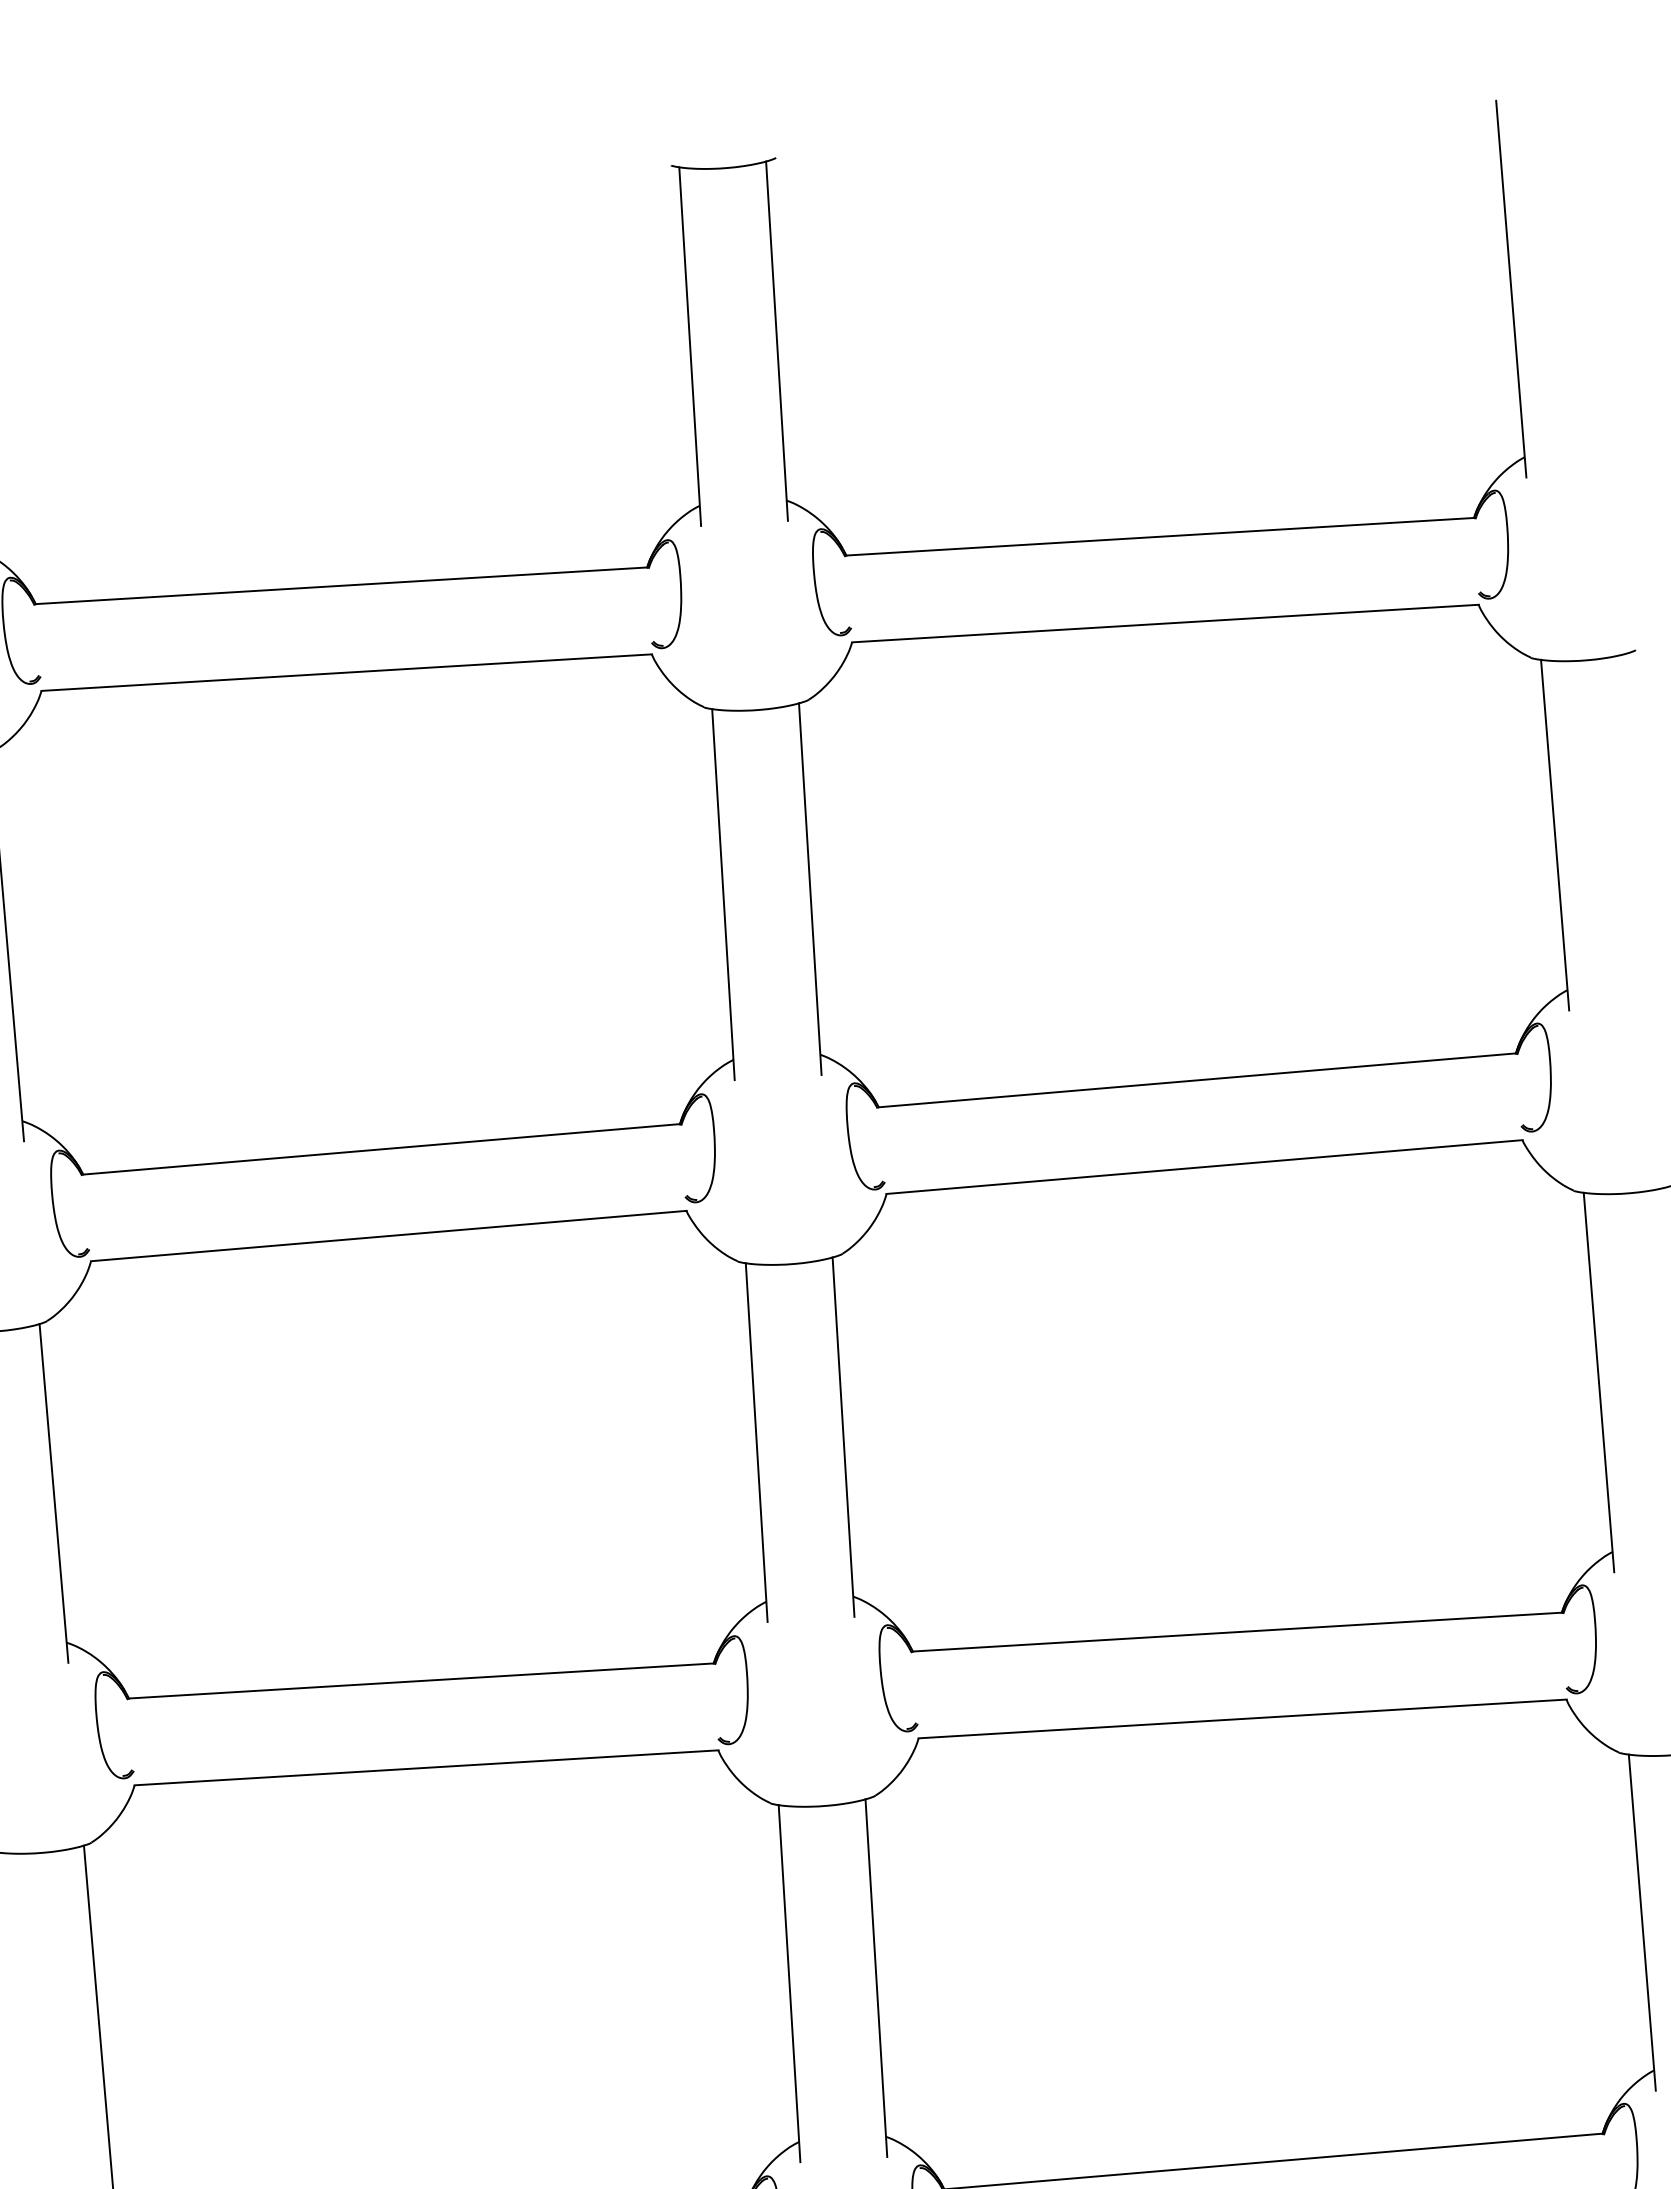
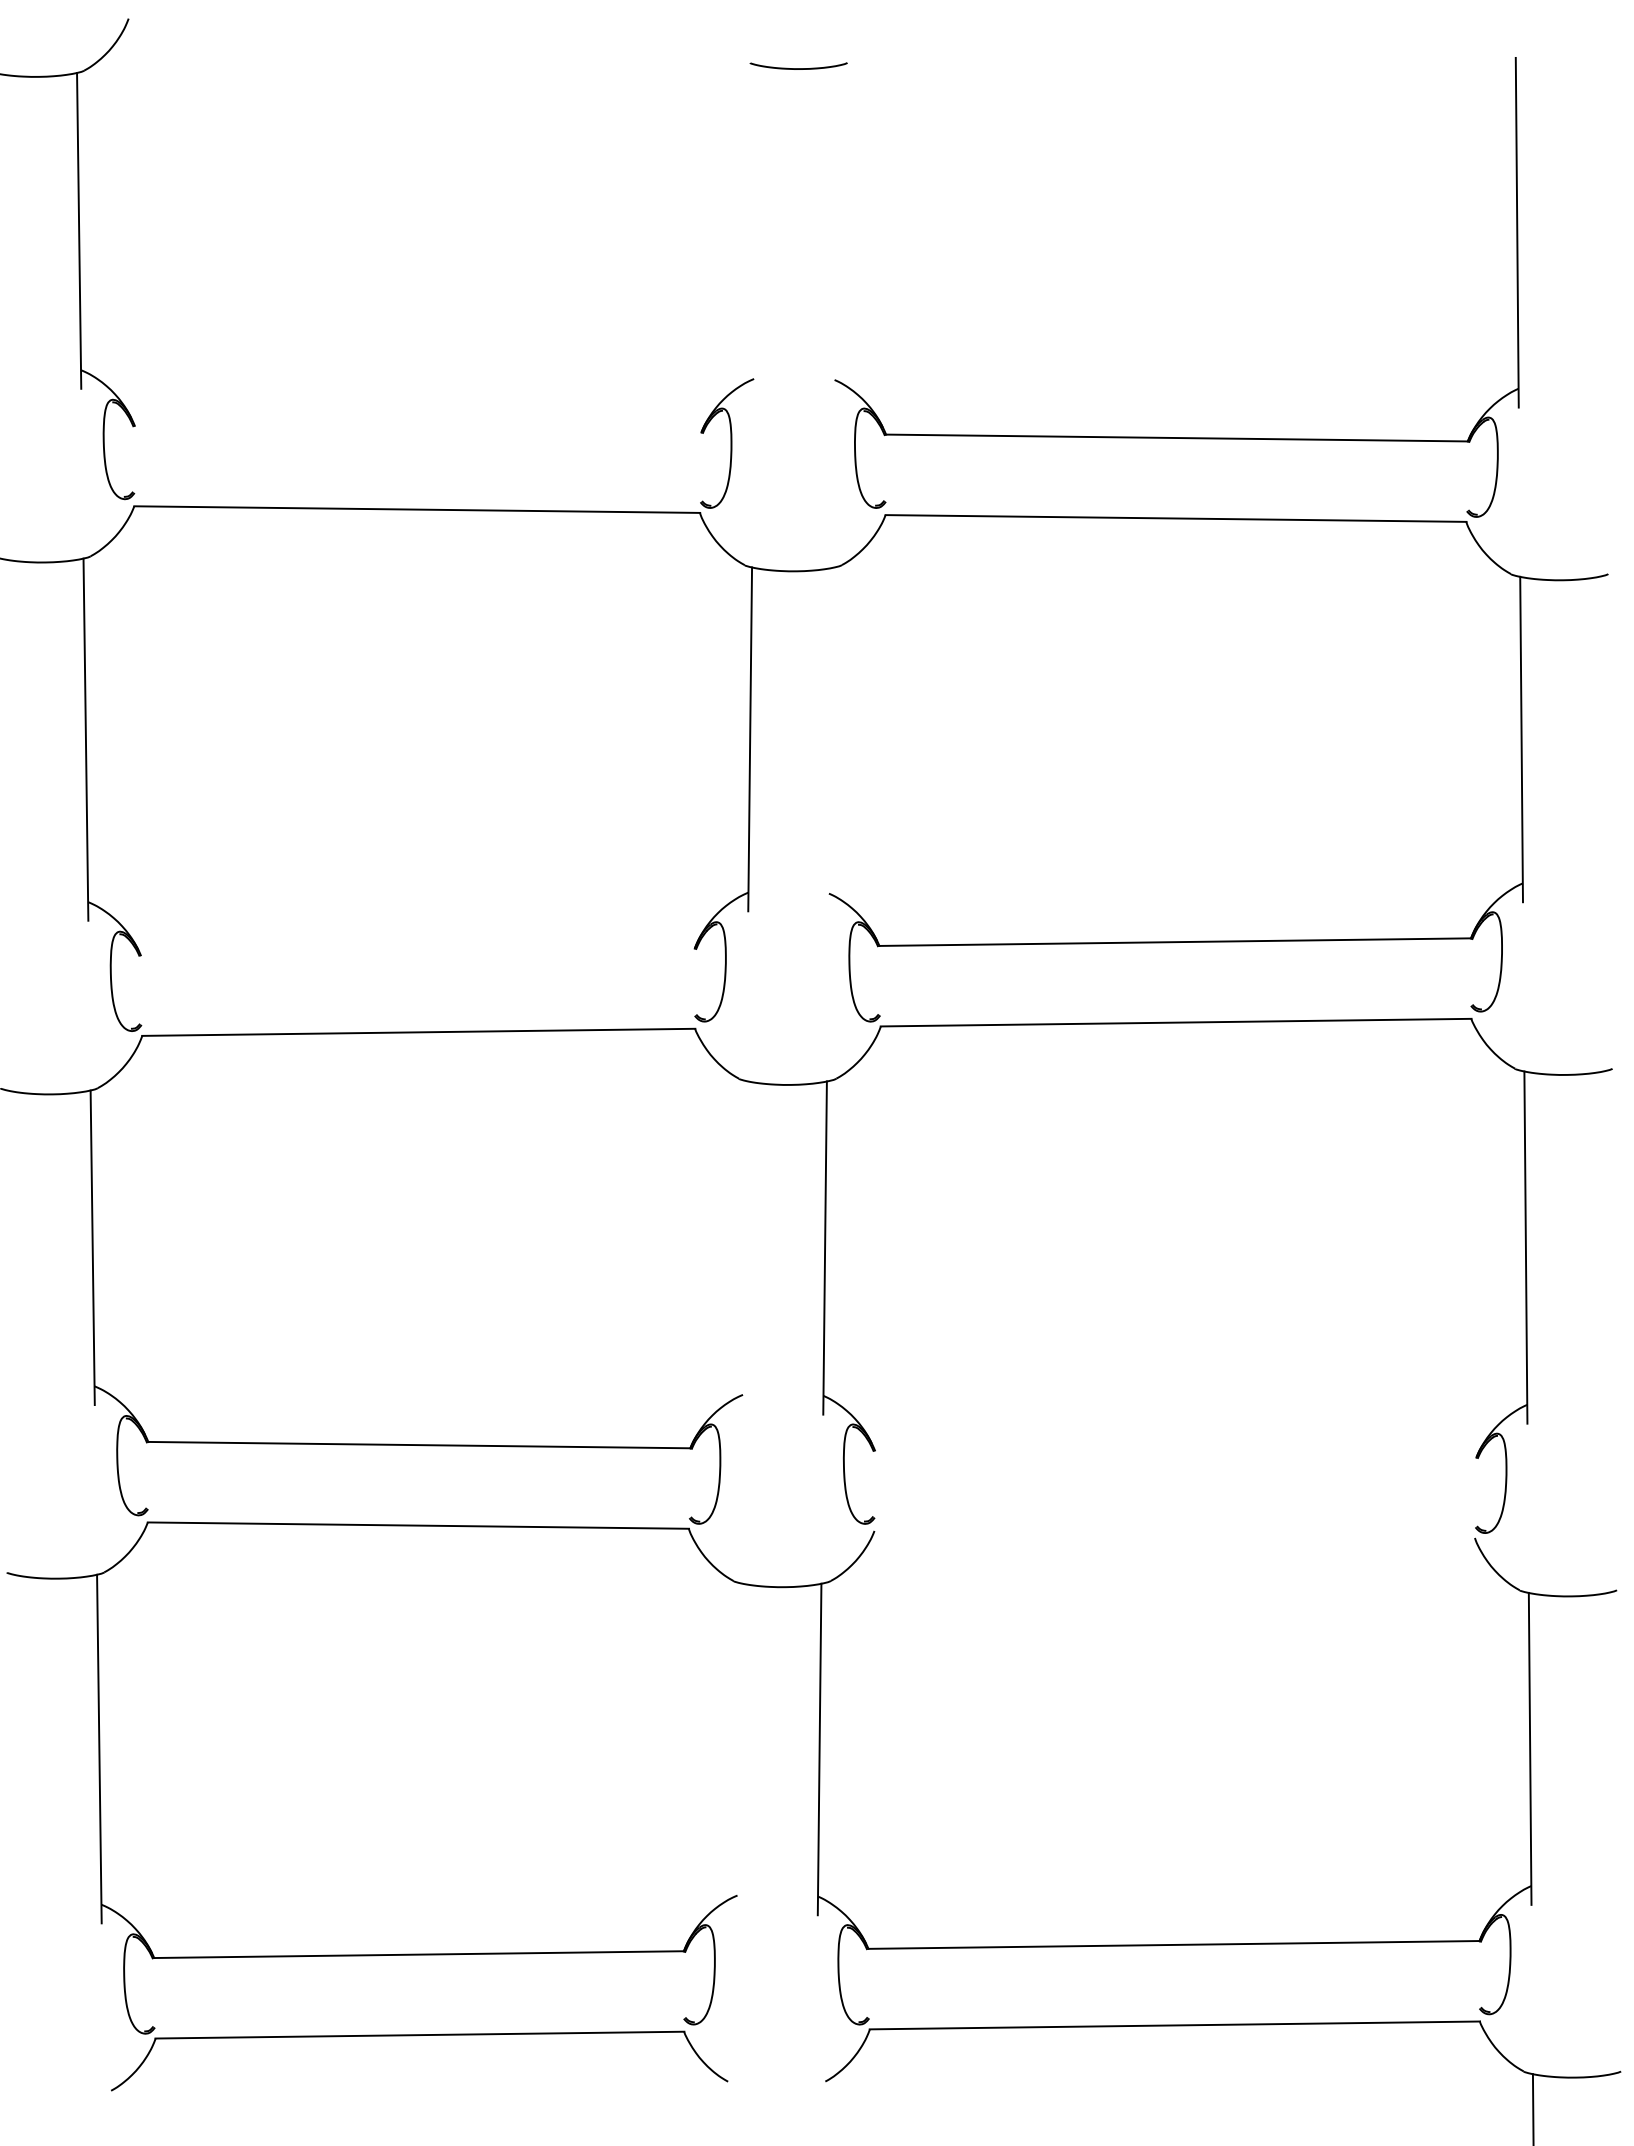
line: (777, 340) -> (836, 231), removed
line: (689, 346) -> (755, 231), removed
line: (340, 585) -> (417, 428), removed
line: (810, 888) -> (830, 739), removed
line: (381, 1148) -> (417, 951), removed
line: (756, 1442) -> (744, 1247), removed
line: (1237, 1631) -> (1175, 1453), removed
line: (1242, 1718) -> (1174, 1534), removed
line: (788, 1983) -> (738, 1748), removed

